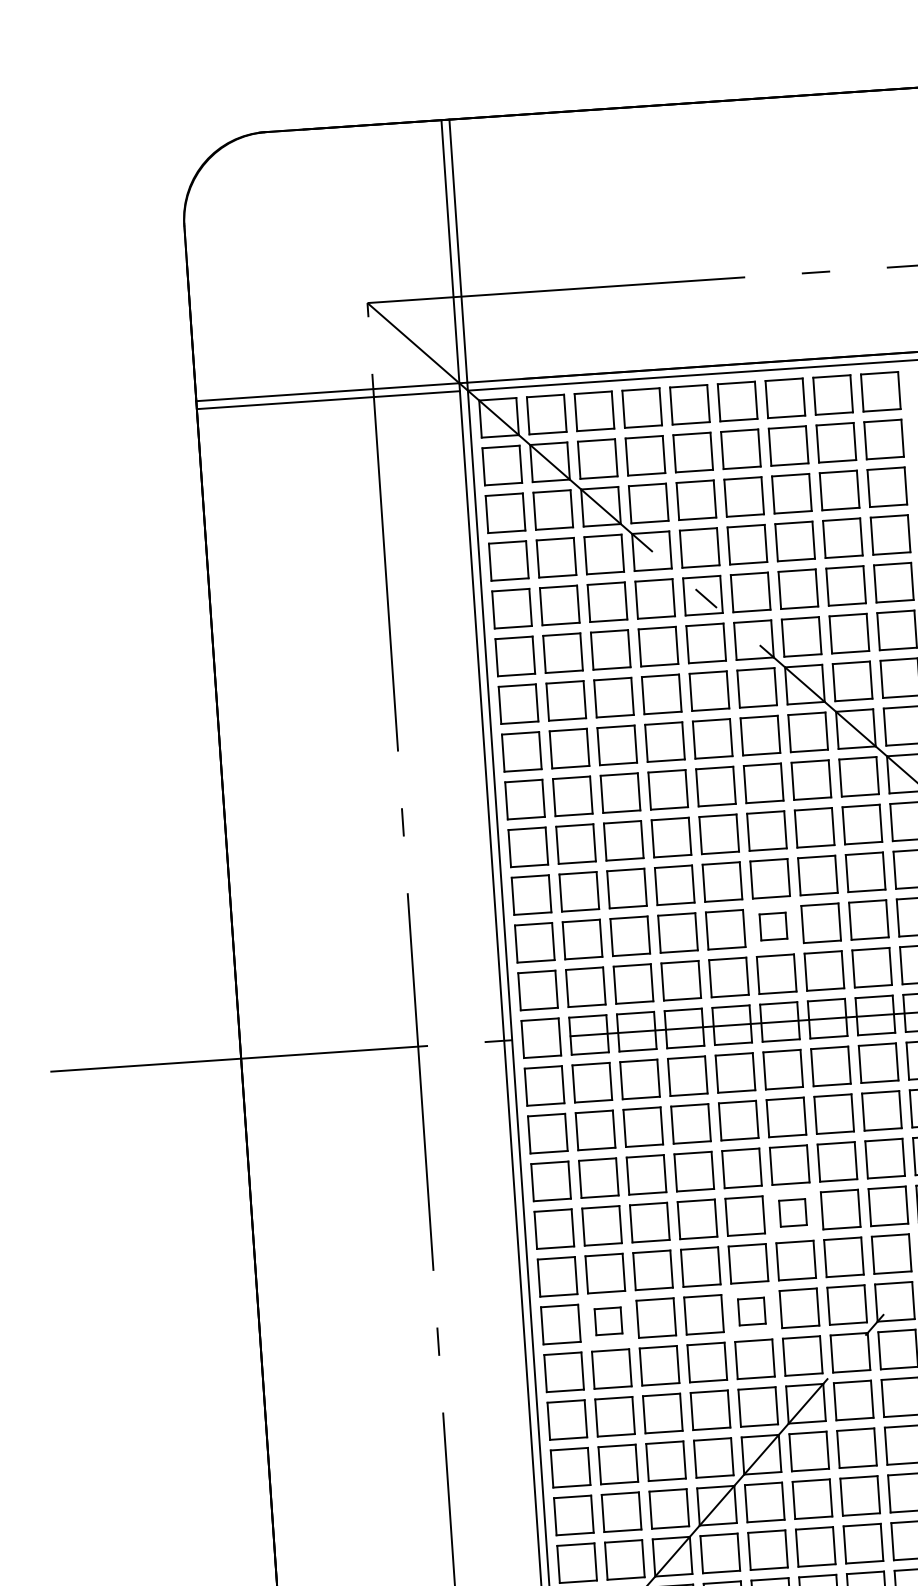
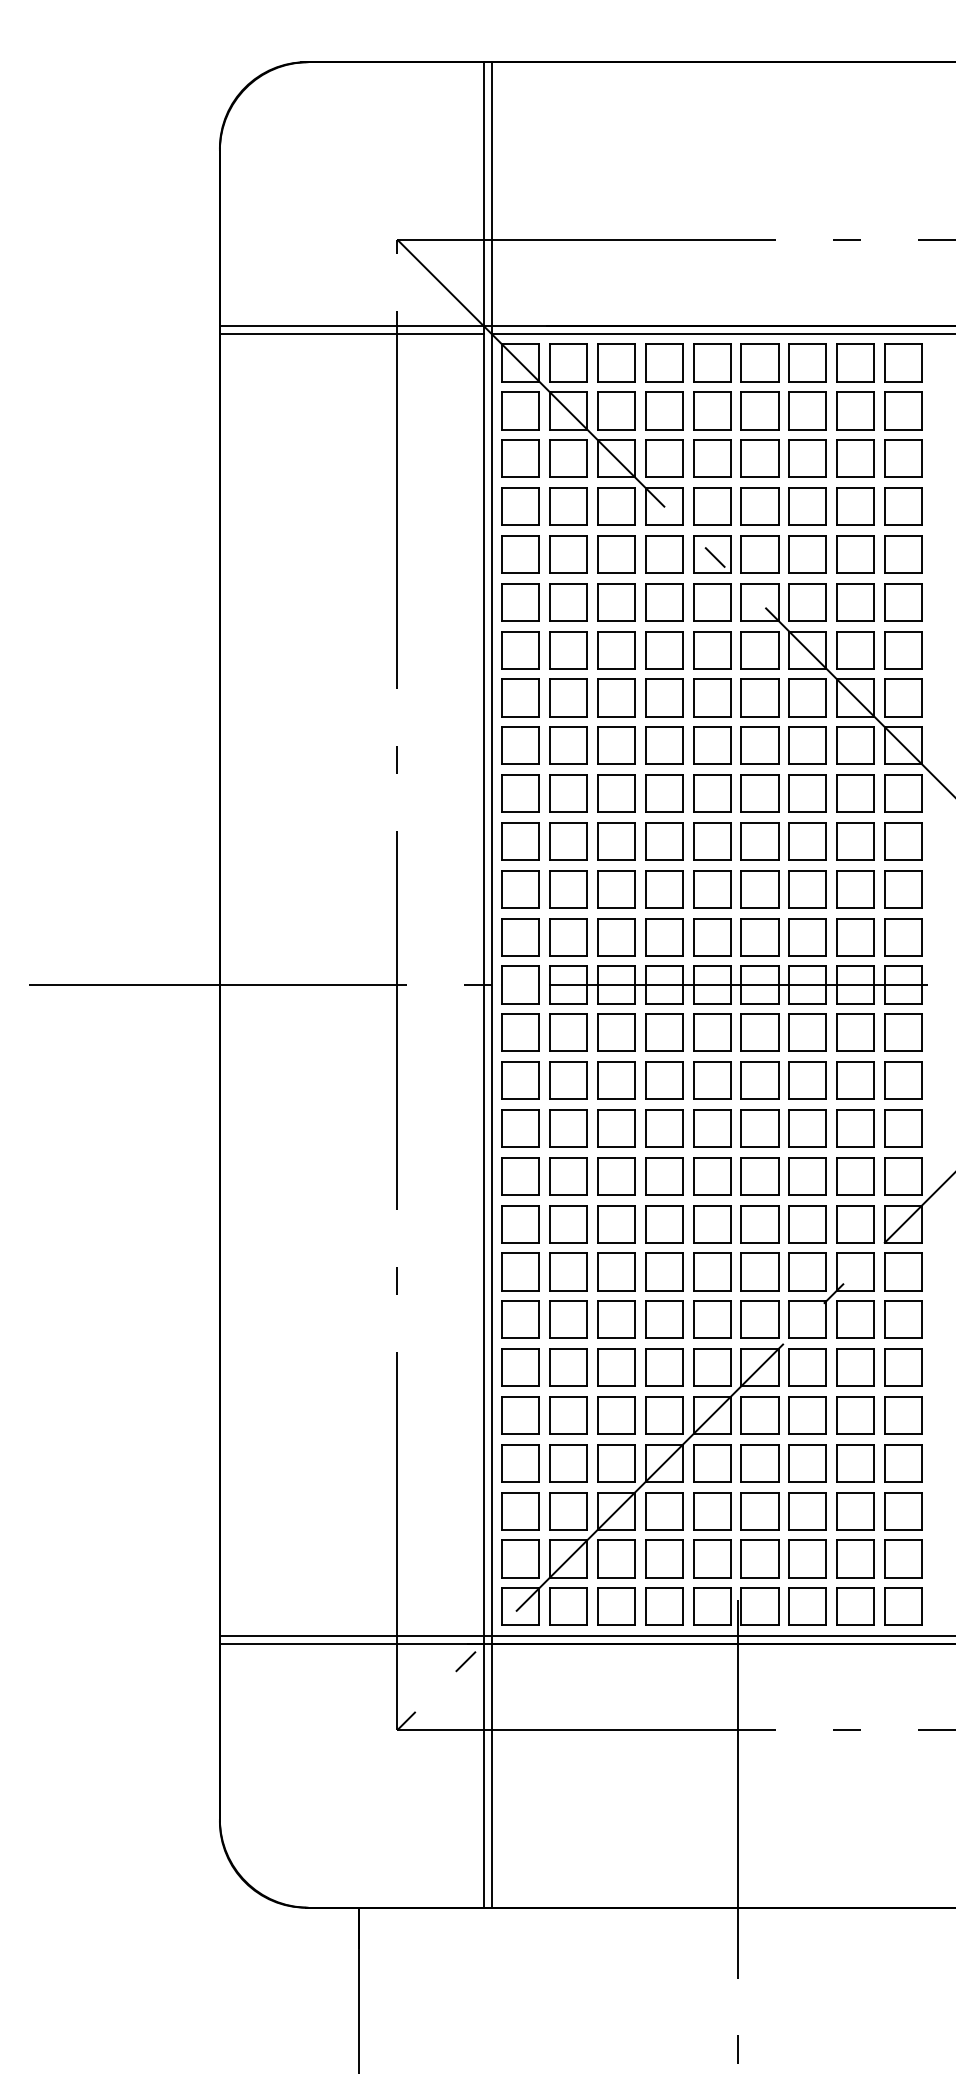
part: (773, 926) -> (759, 889), size x1.43
part: (792, 1213) -> (759, 1176), size x1.43
part: (752, 1311) -> (712, 1271), size x1.43
part: (608, 1320) -> (568, 1271), size x1.43

